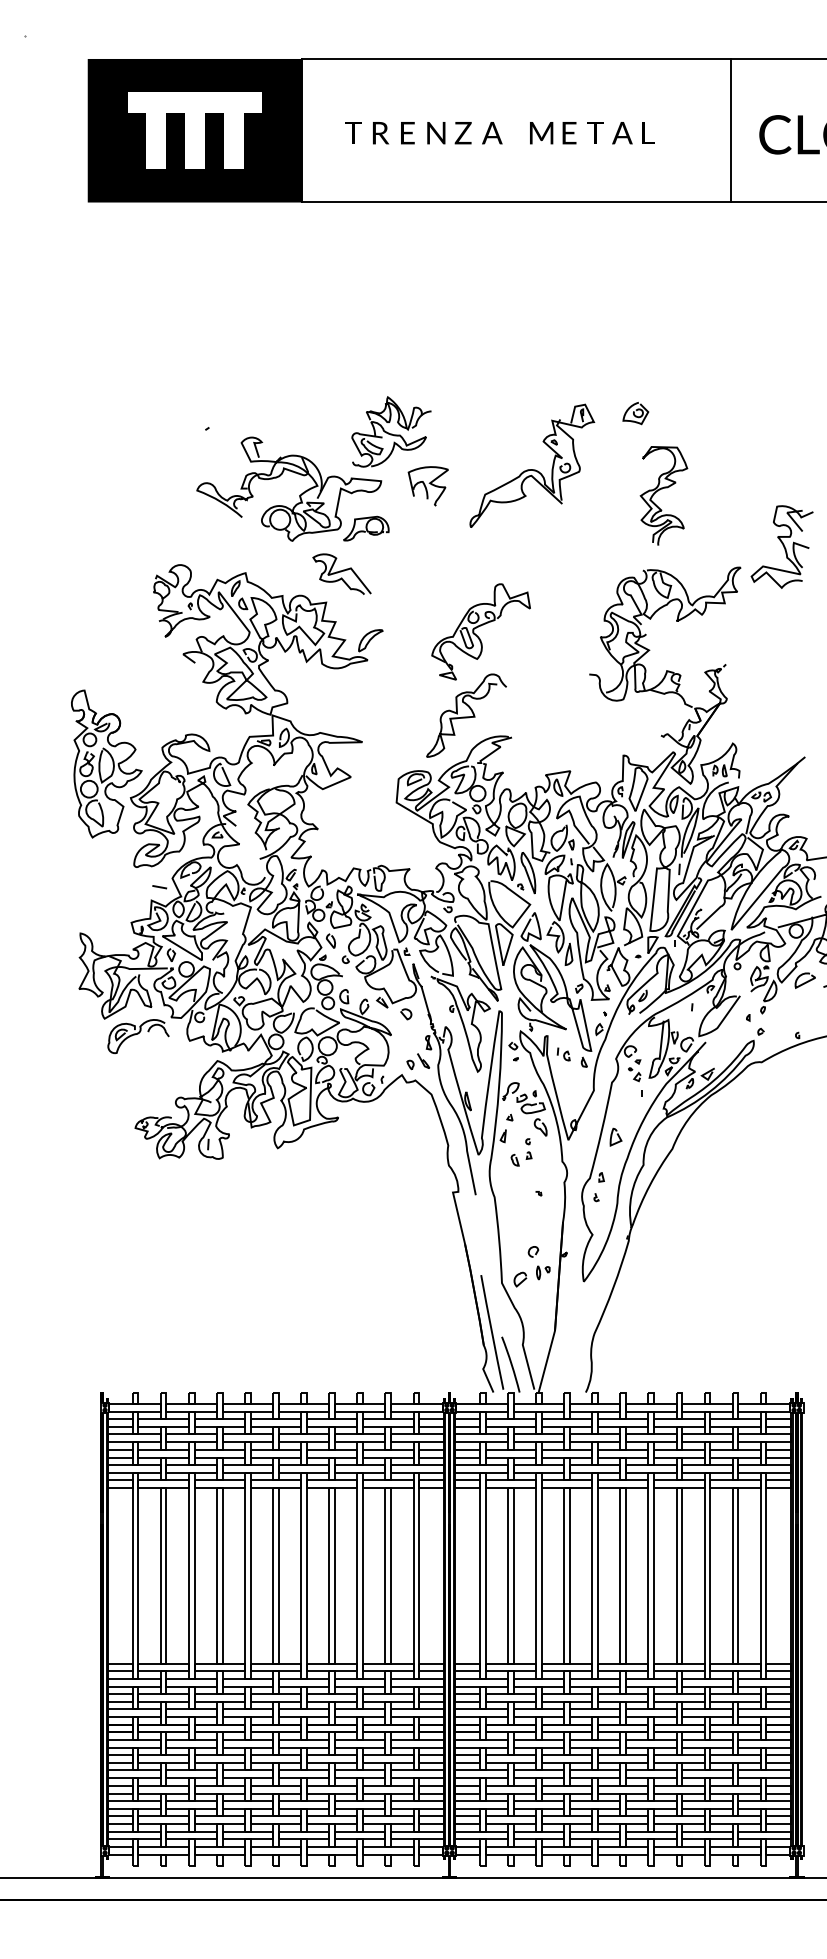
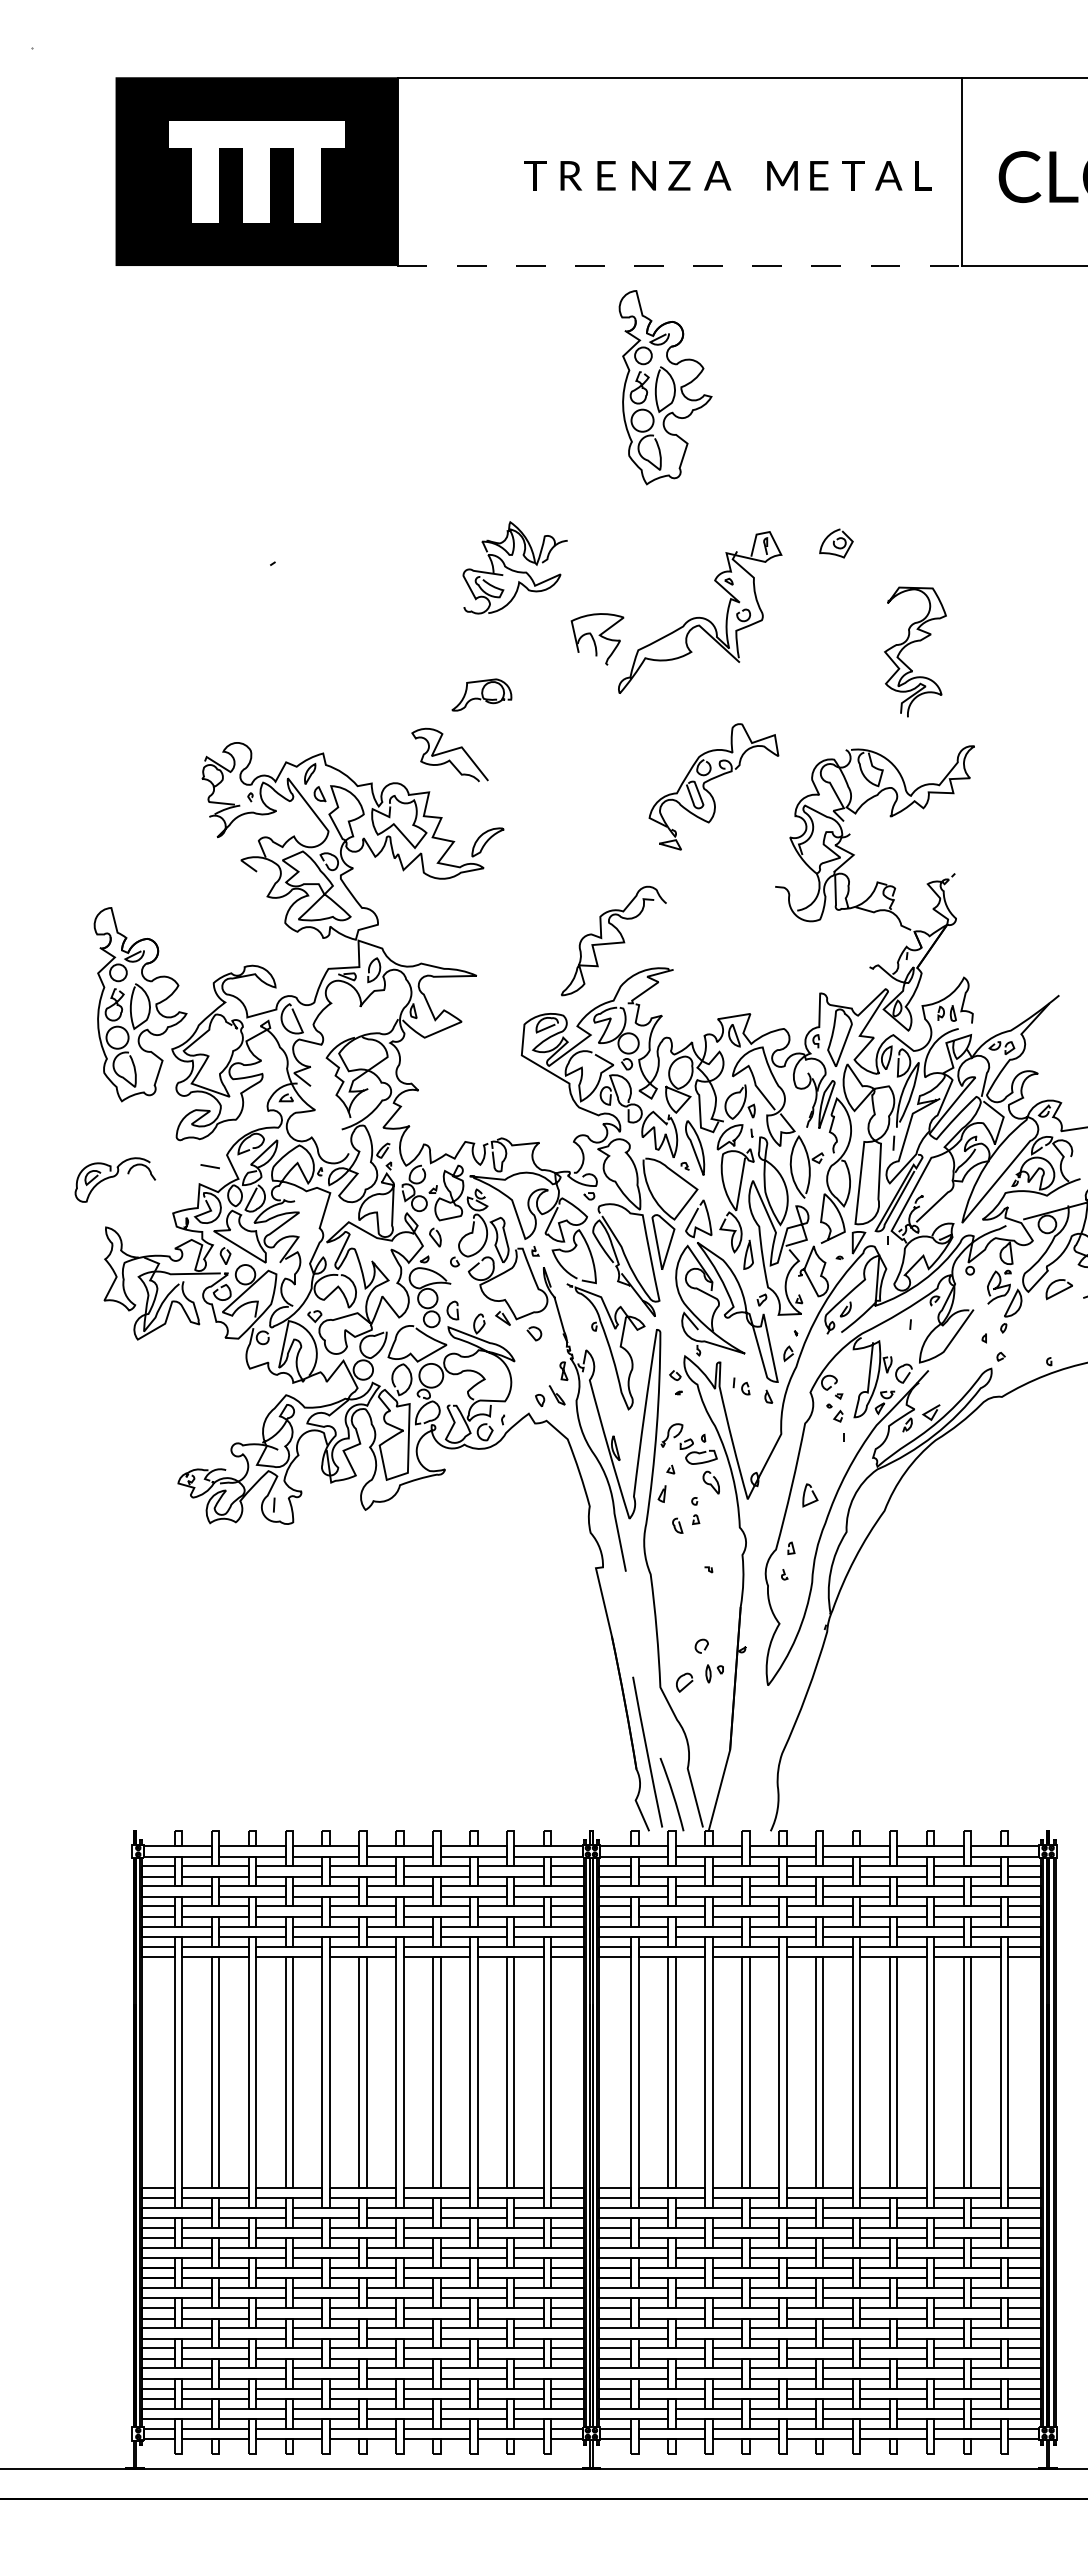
text: (499, 132) -> (727, 175), moved
line: (516, 202) -> (679, 265), solid -> dashed
part: (505, 294) -> (665, 387), added
part: (428, 486) -> (597, 639), moved
part: (661, 489) -> (912, 643), moved
part: (299, 495) -> (393, 651), removed
part: (781, 547) -> (1028, 719), removed
part: (479, 627) -> (711, 780), moved
part: (138, 1036) -> (115, 1179), moved

